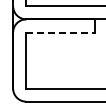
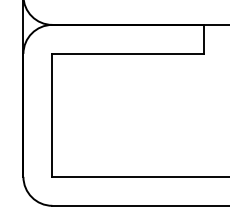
line: (60, 32) -> (127, 53), dashed -> solid

